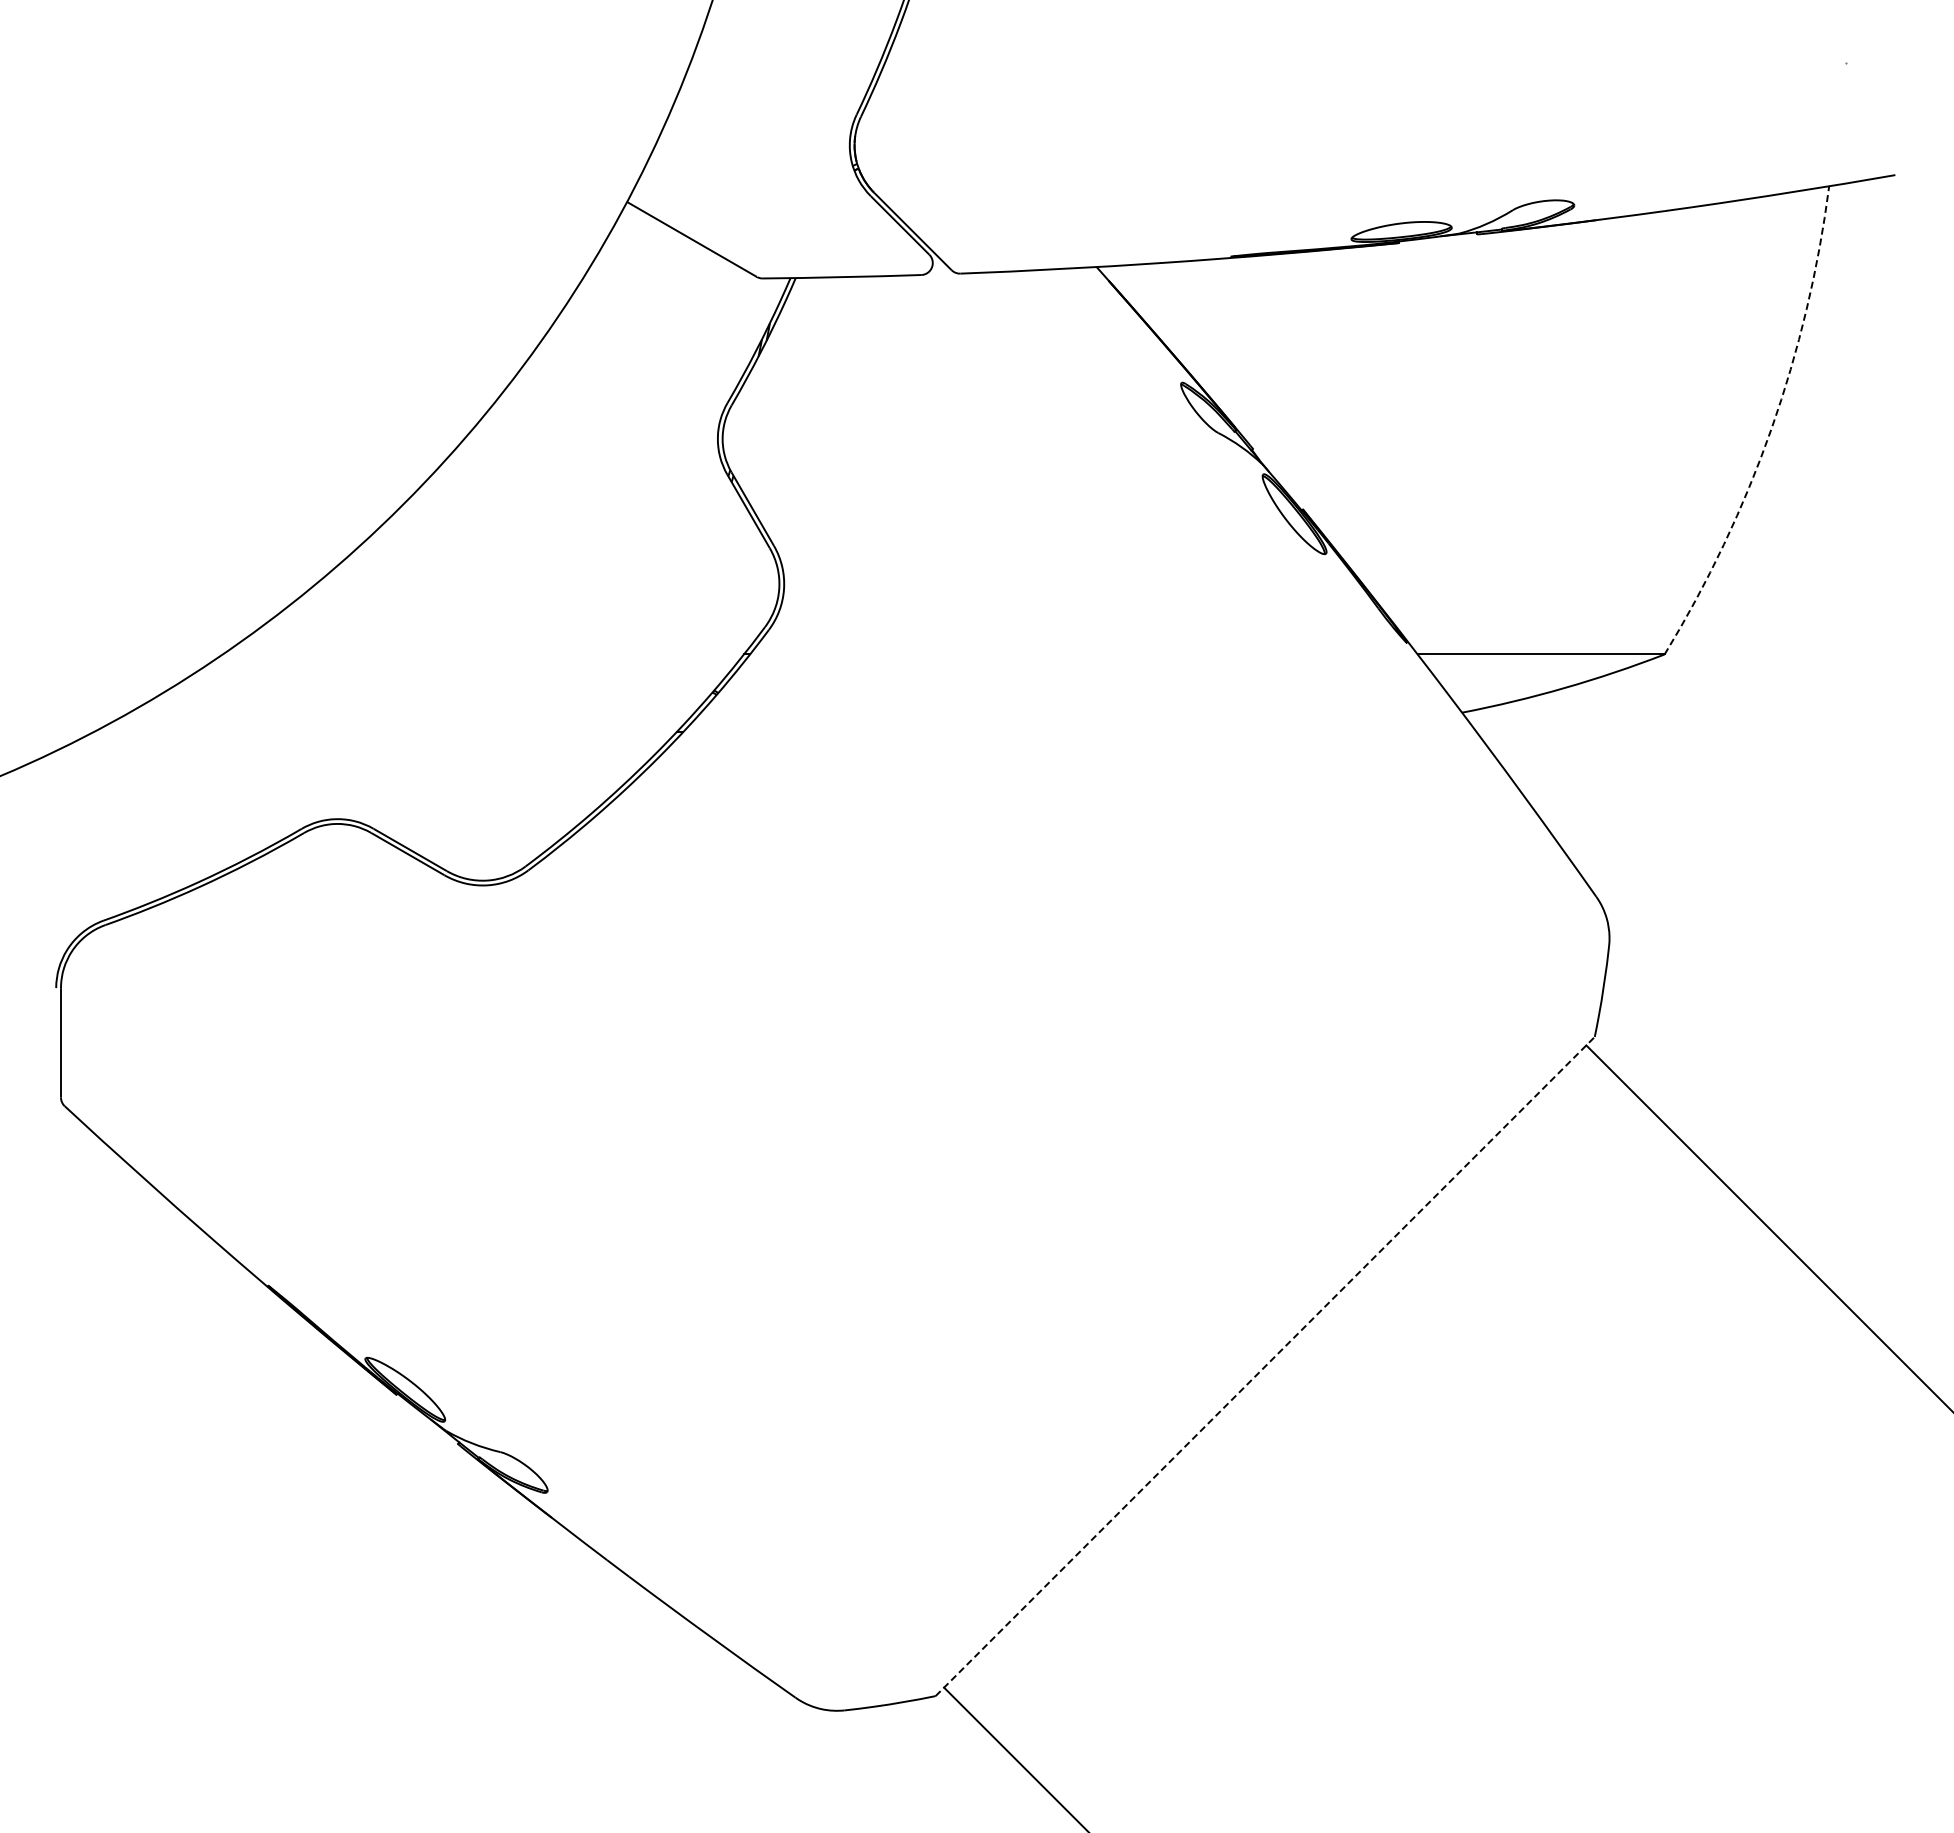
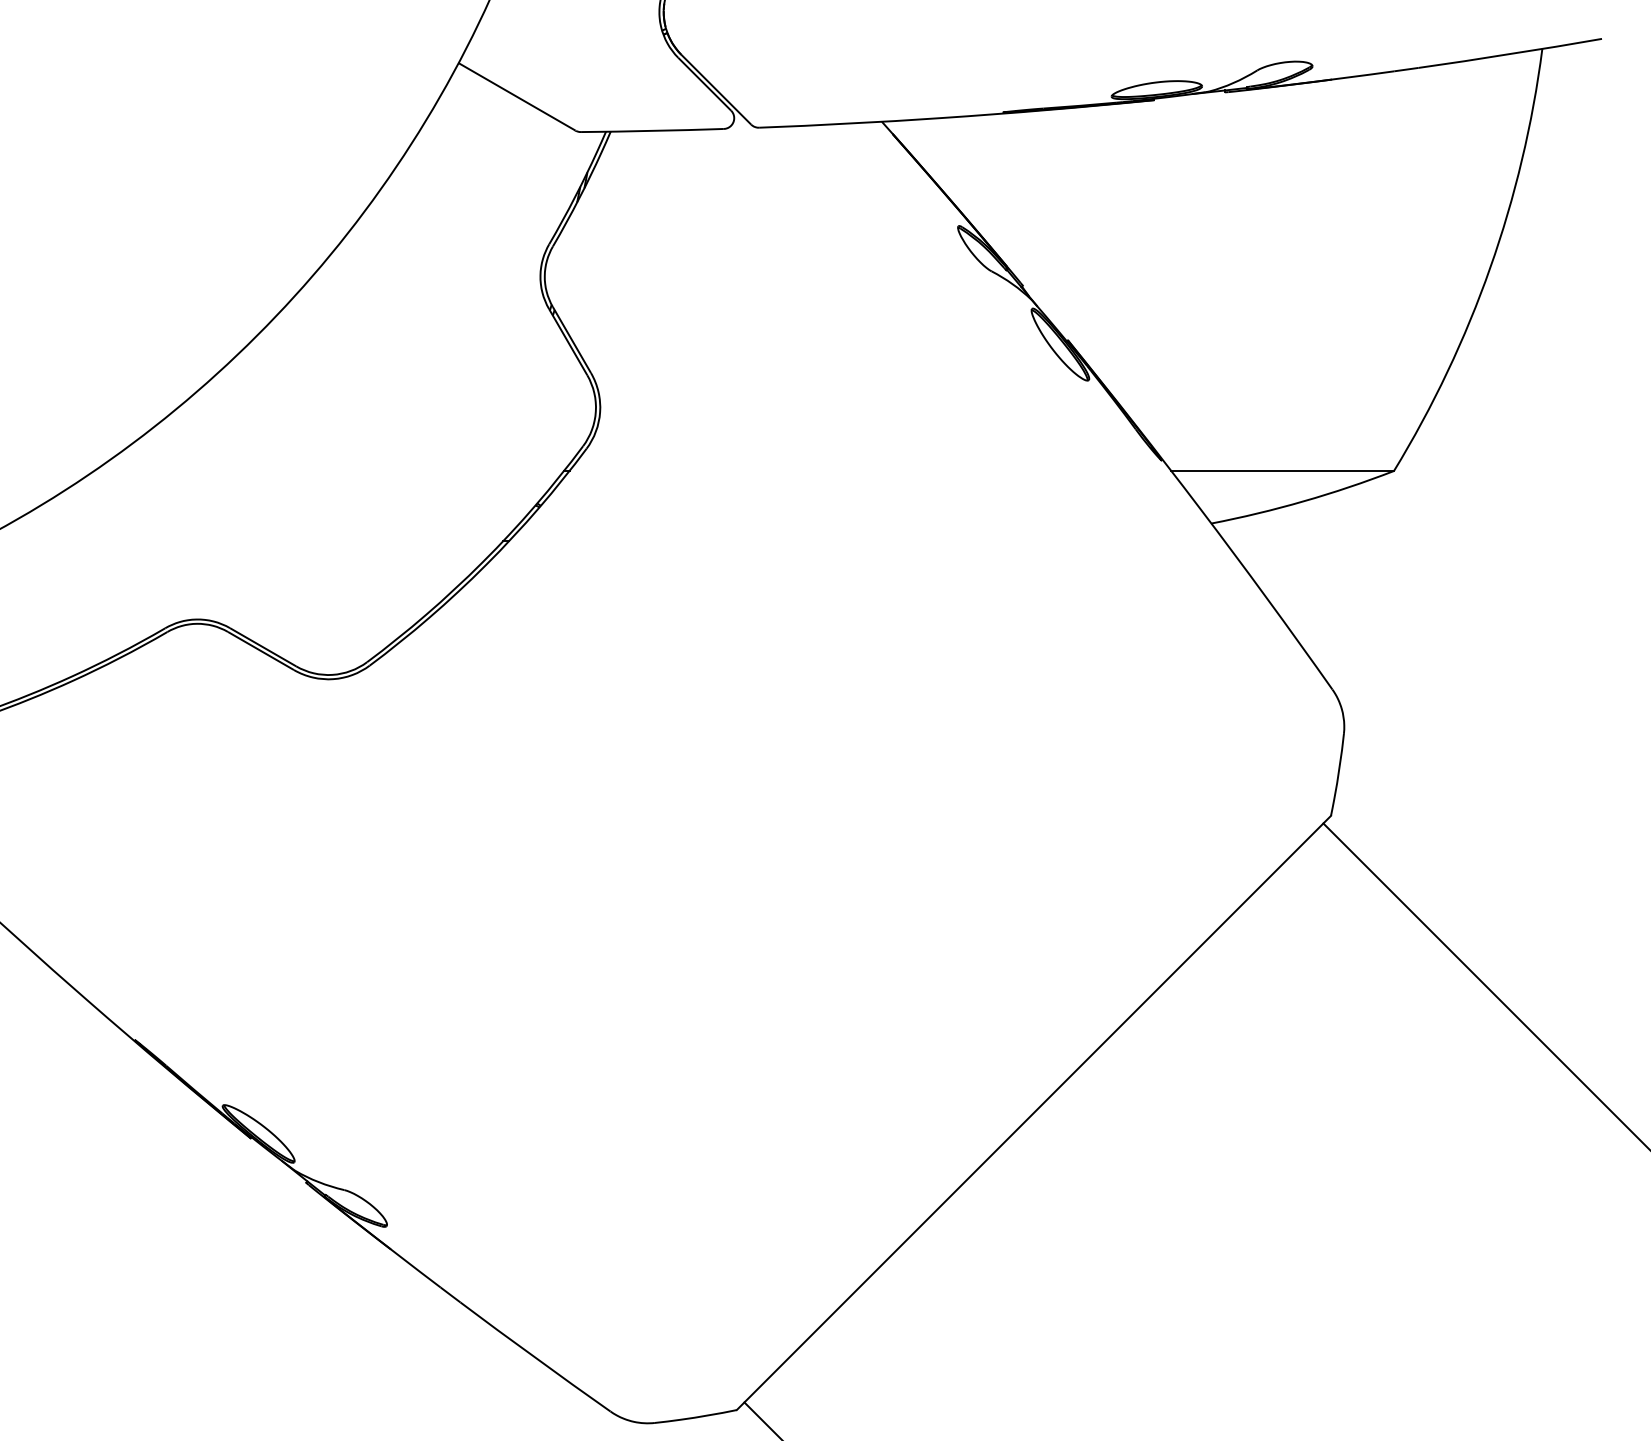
arc: (1771, 429) -> (1490, 268), dashed -> solid
line: (1265, 1366) -> (1034, 1112), dashed -> solid

